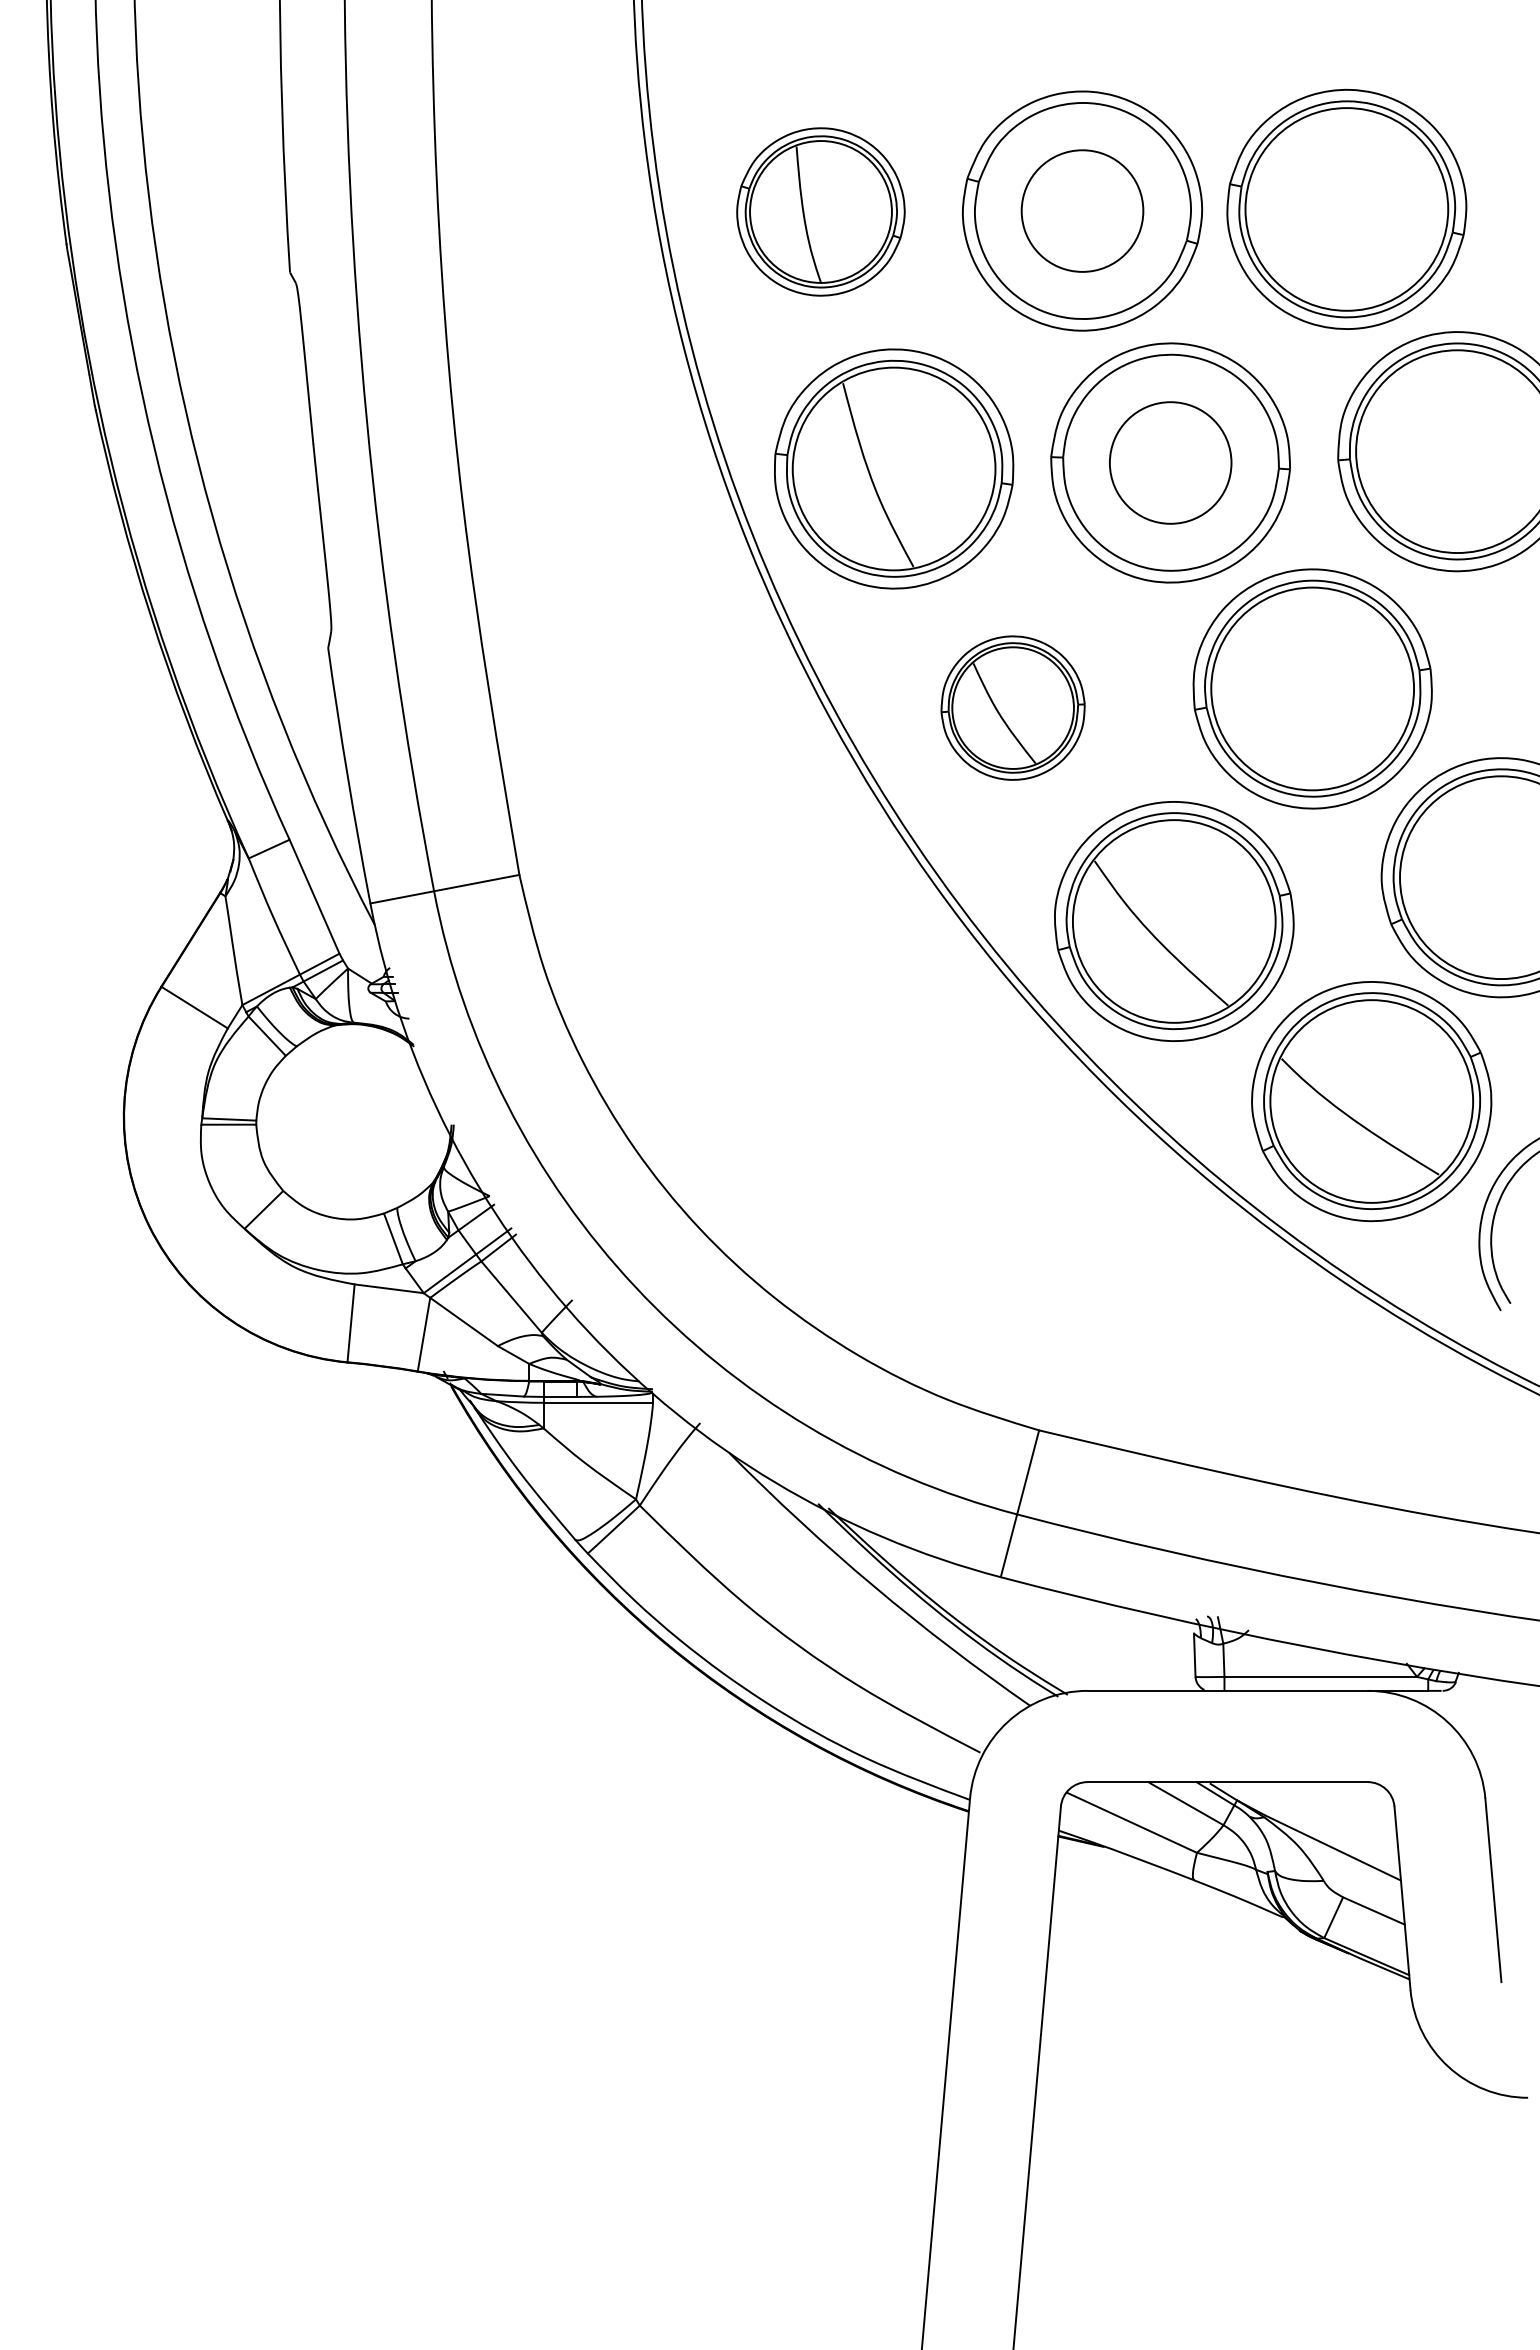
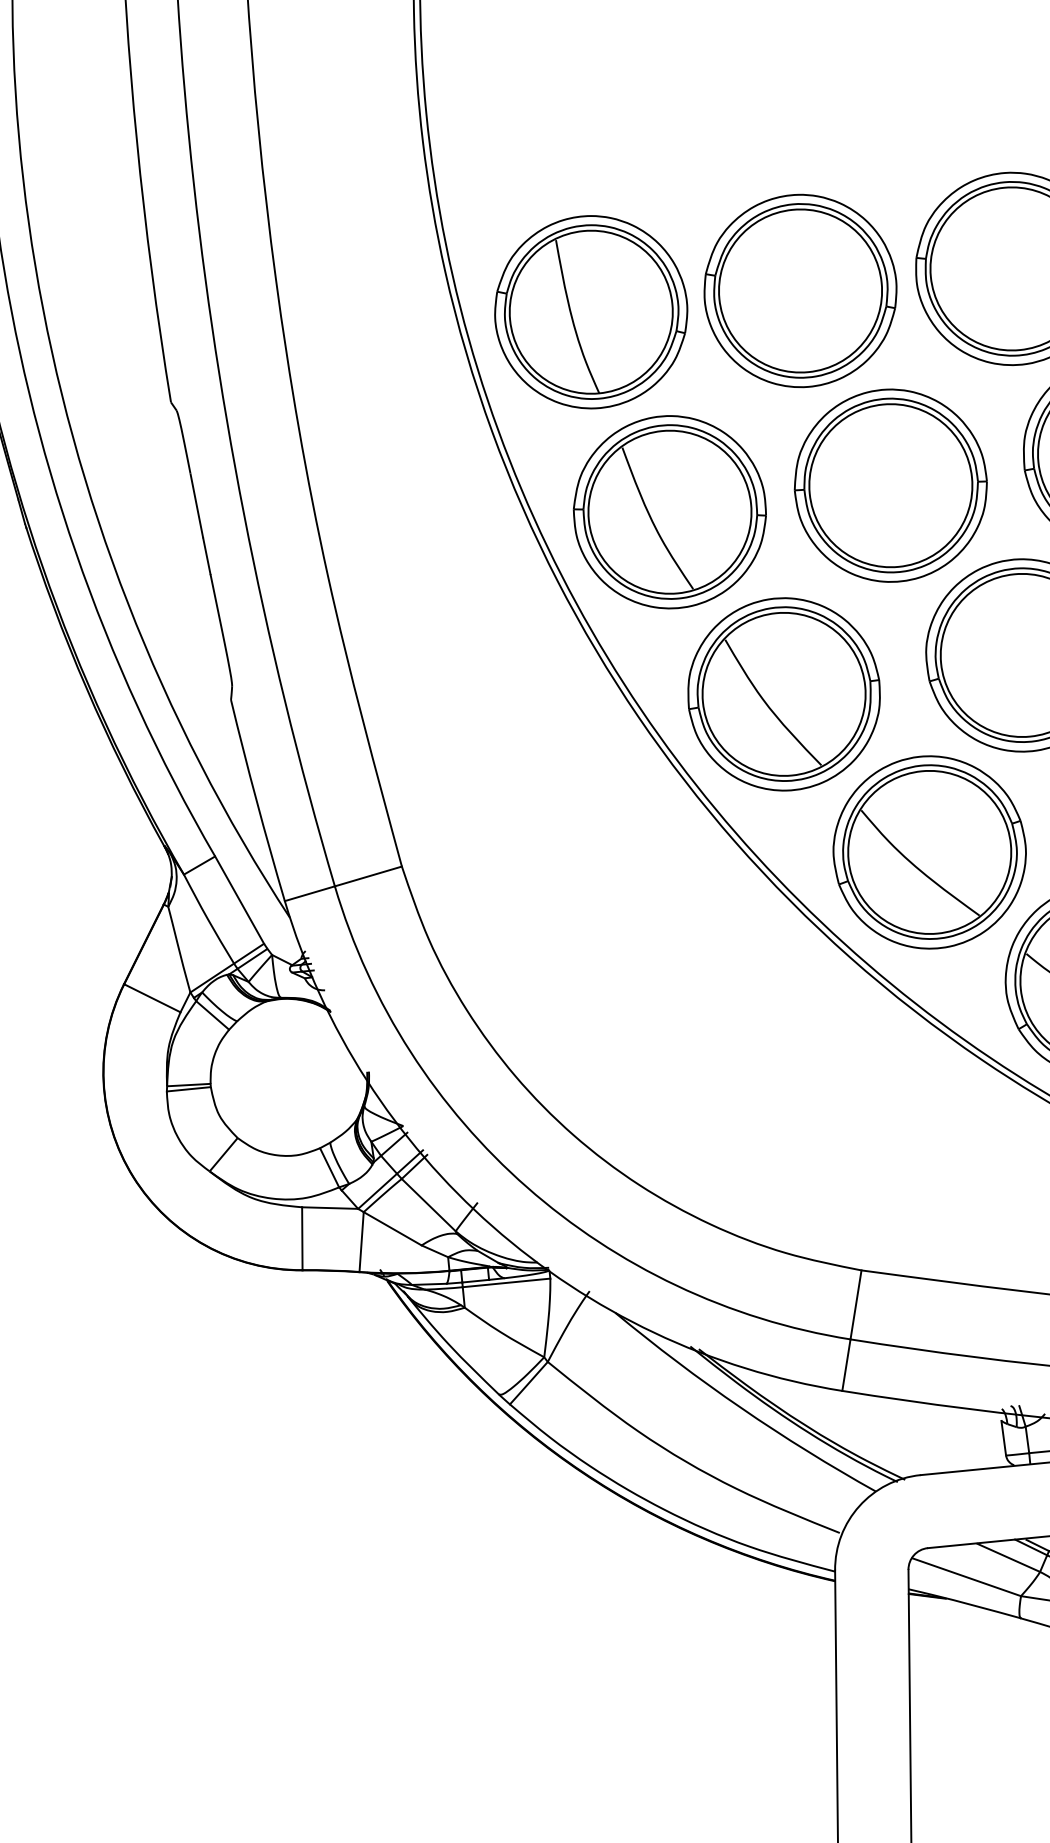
circle: (1082, 210) -> (800, 290), size x1.67
part: (820, 211) -> (590, 311), size x1.43
circle: (1170, 462) -> (890, 485), size x1.67
part: (1012, 707) -> (783, 693), size x1.67

